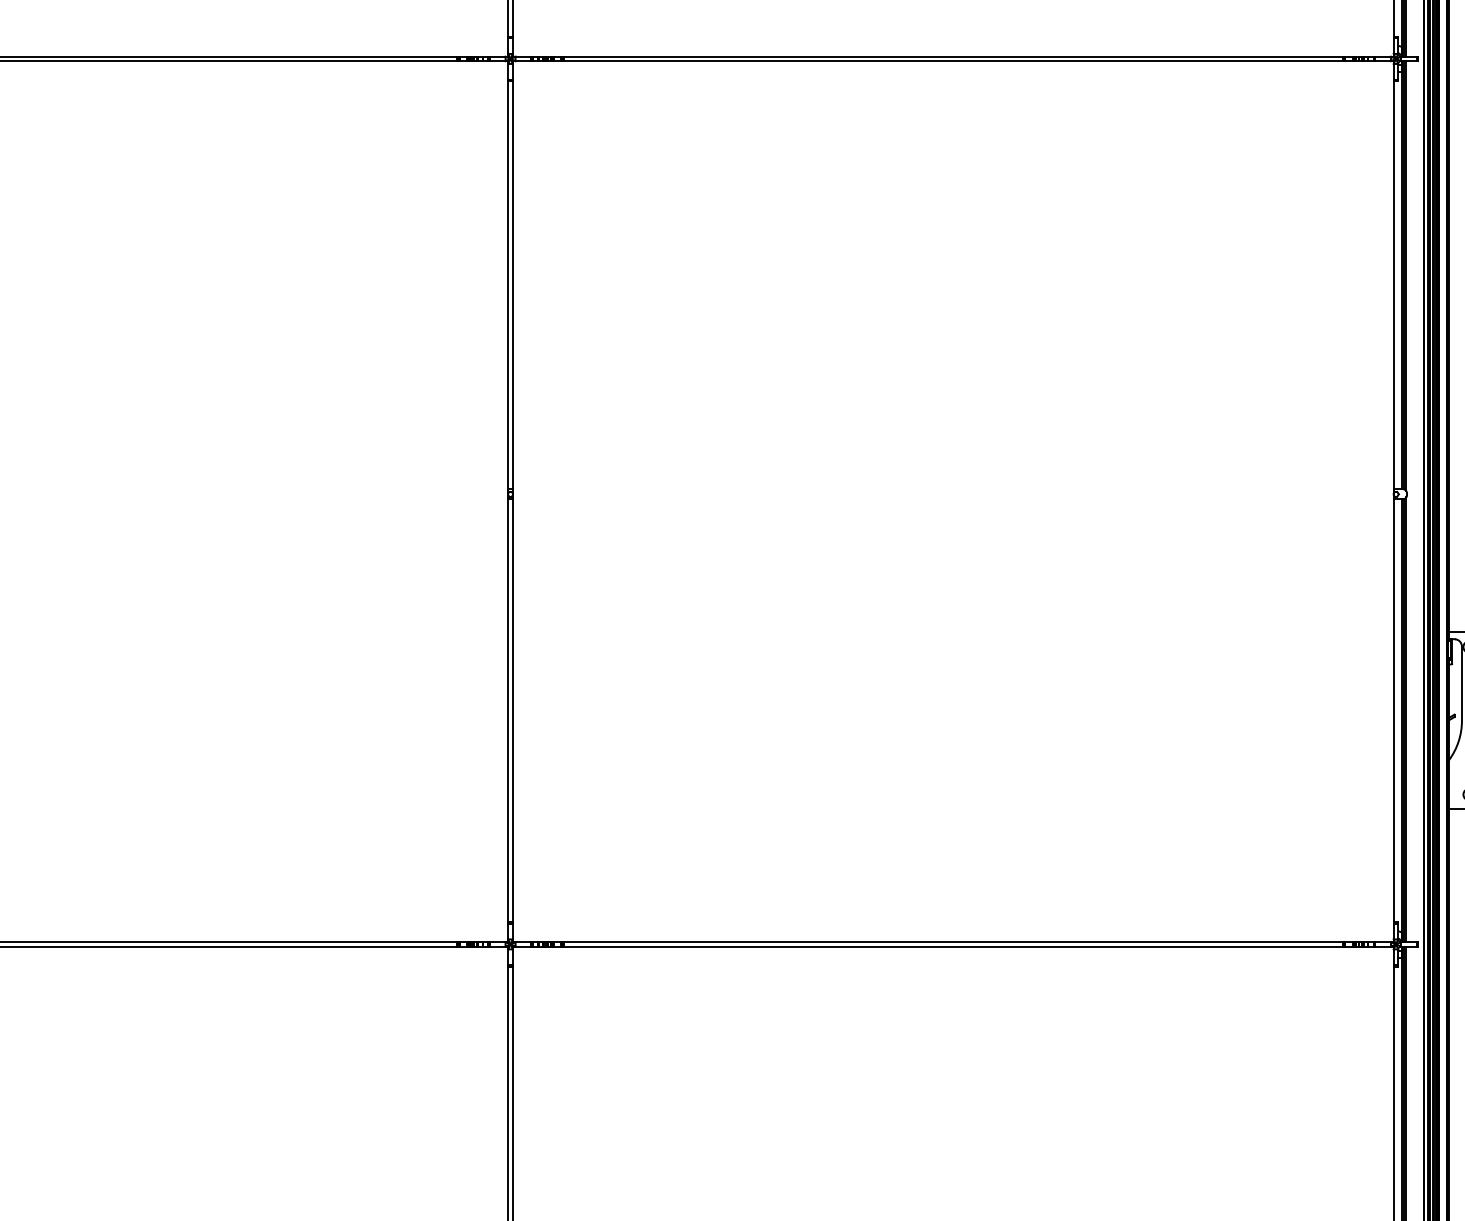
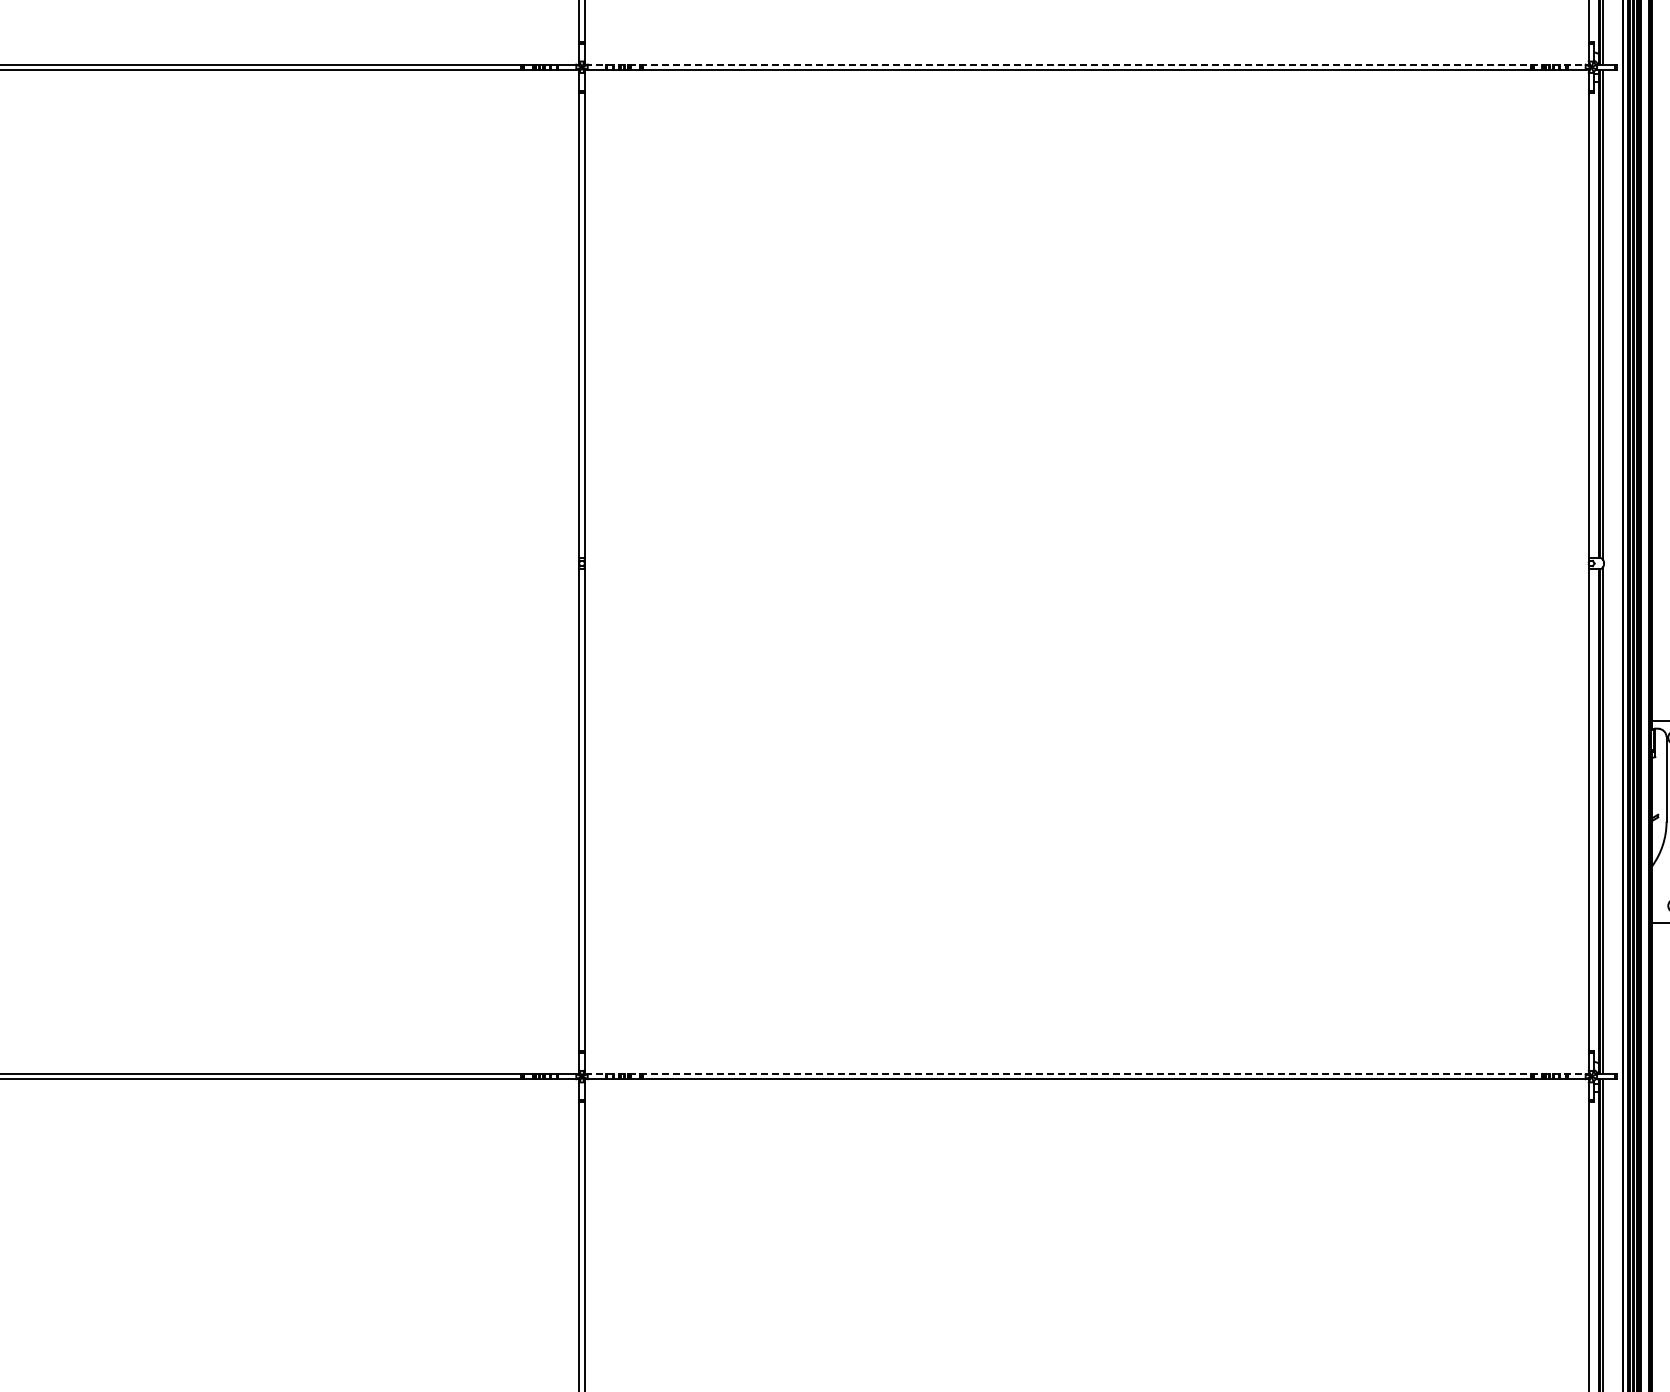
line: (953, 56) -> (1087, 64), solid -> dashed
line: (953, 942) -> (1087, 1074), solid -> dashed

